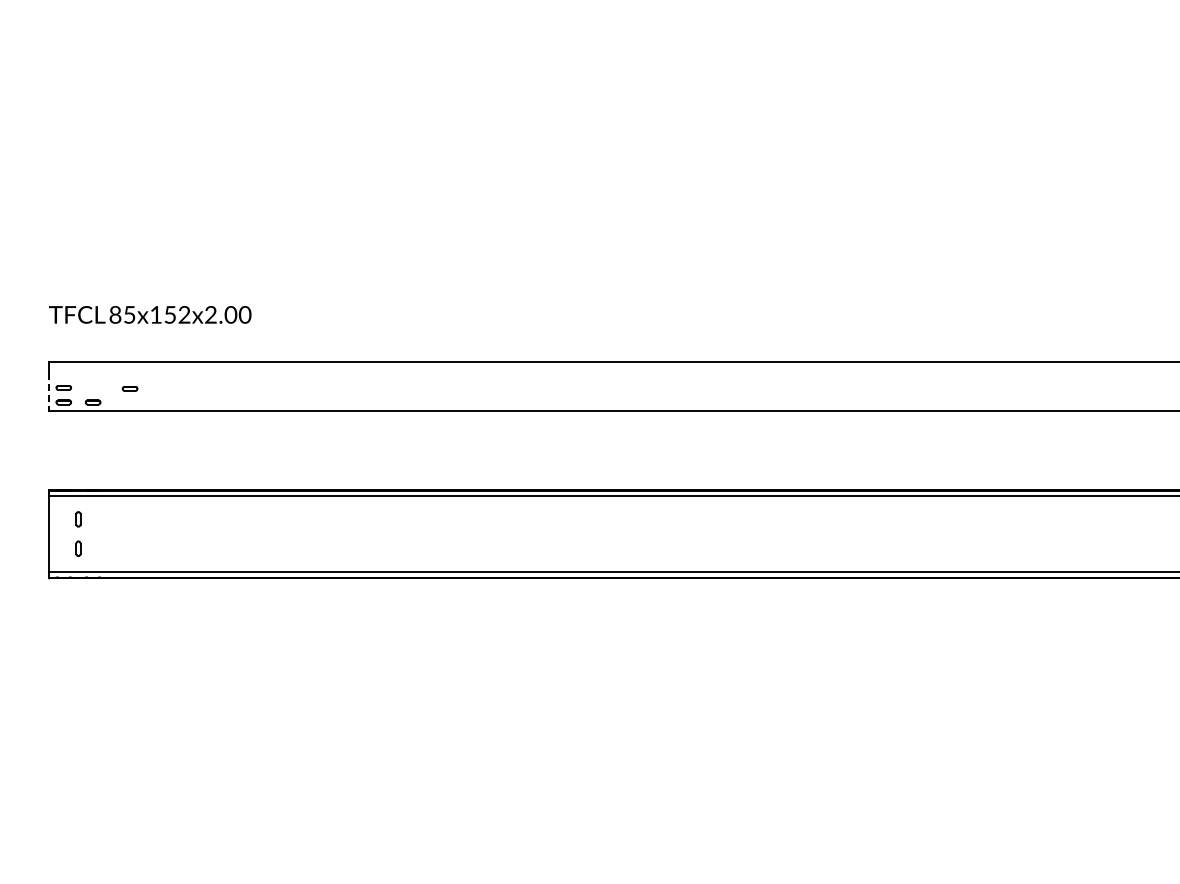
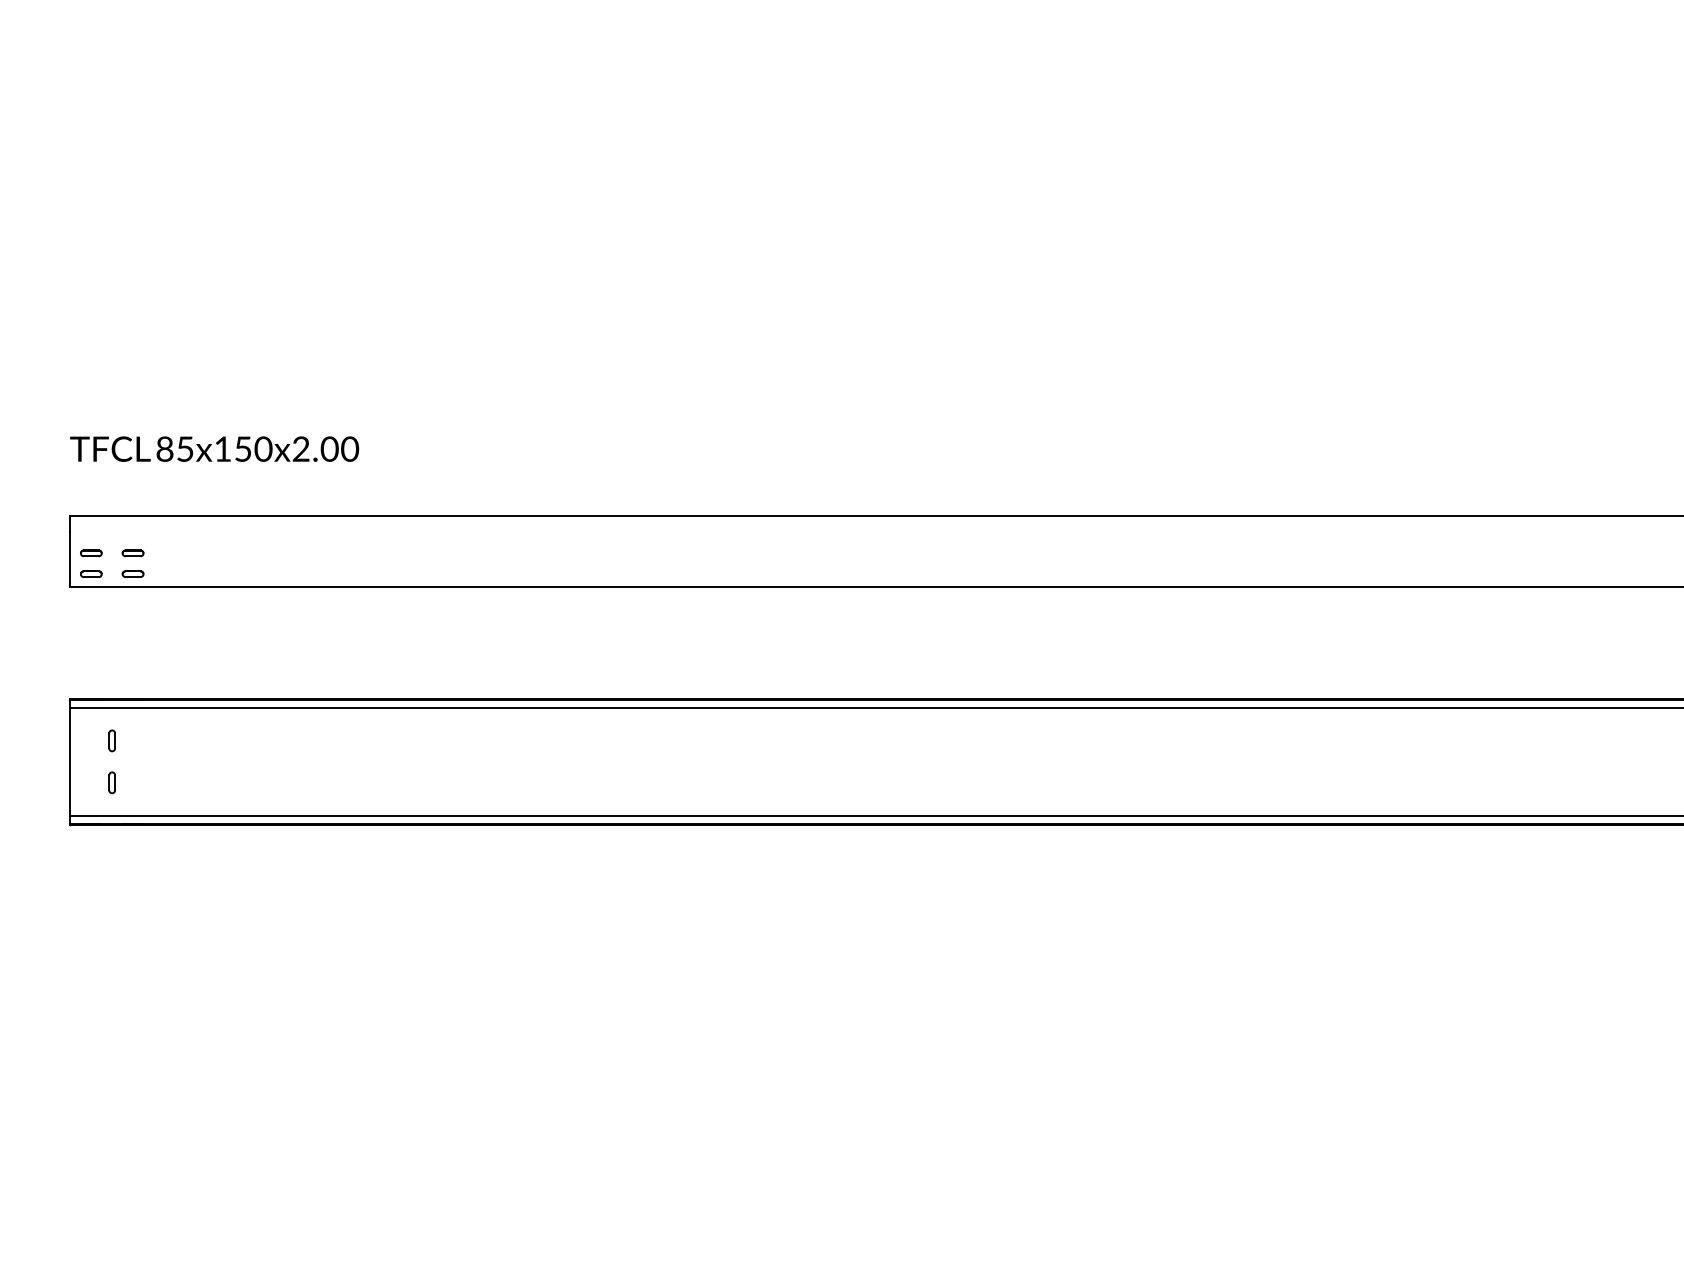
text: (184, 314) -> (263, 448), 85x152x2.00 -> 85x150x2.00
part: (129, 388) -> (132, 552), moved
line: (49, 391) -> (70, 558), dashed -> solid

